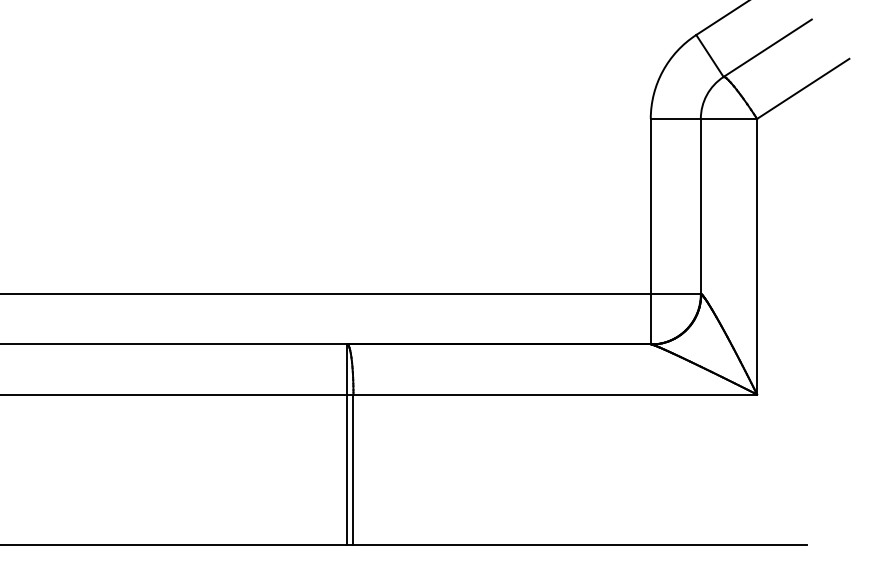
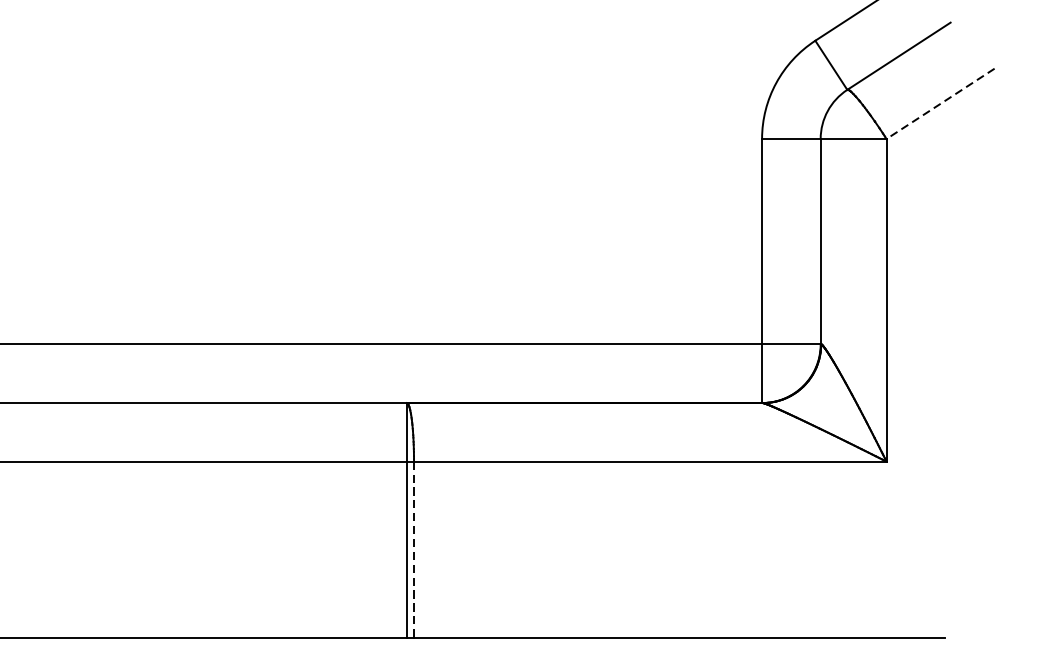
line: (802, 89) -> (939, 104), solid -> dashed
line: (353, 470) -> (414, 550), solid -> dashed

